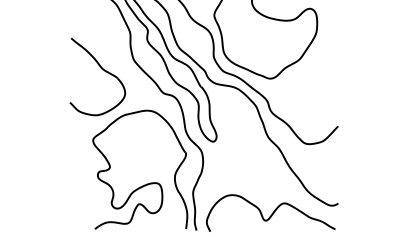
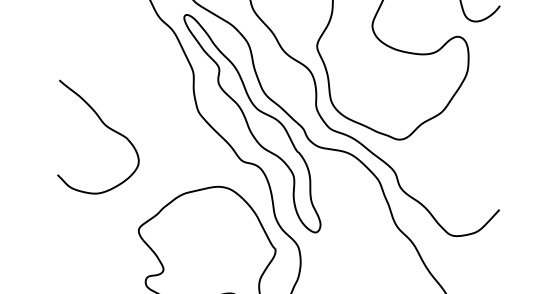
part: (101, 69) -> (103, 126), moved

